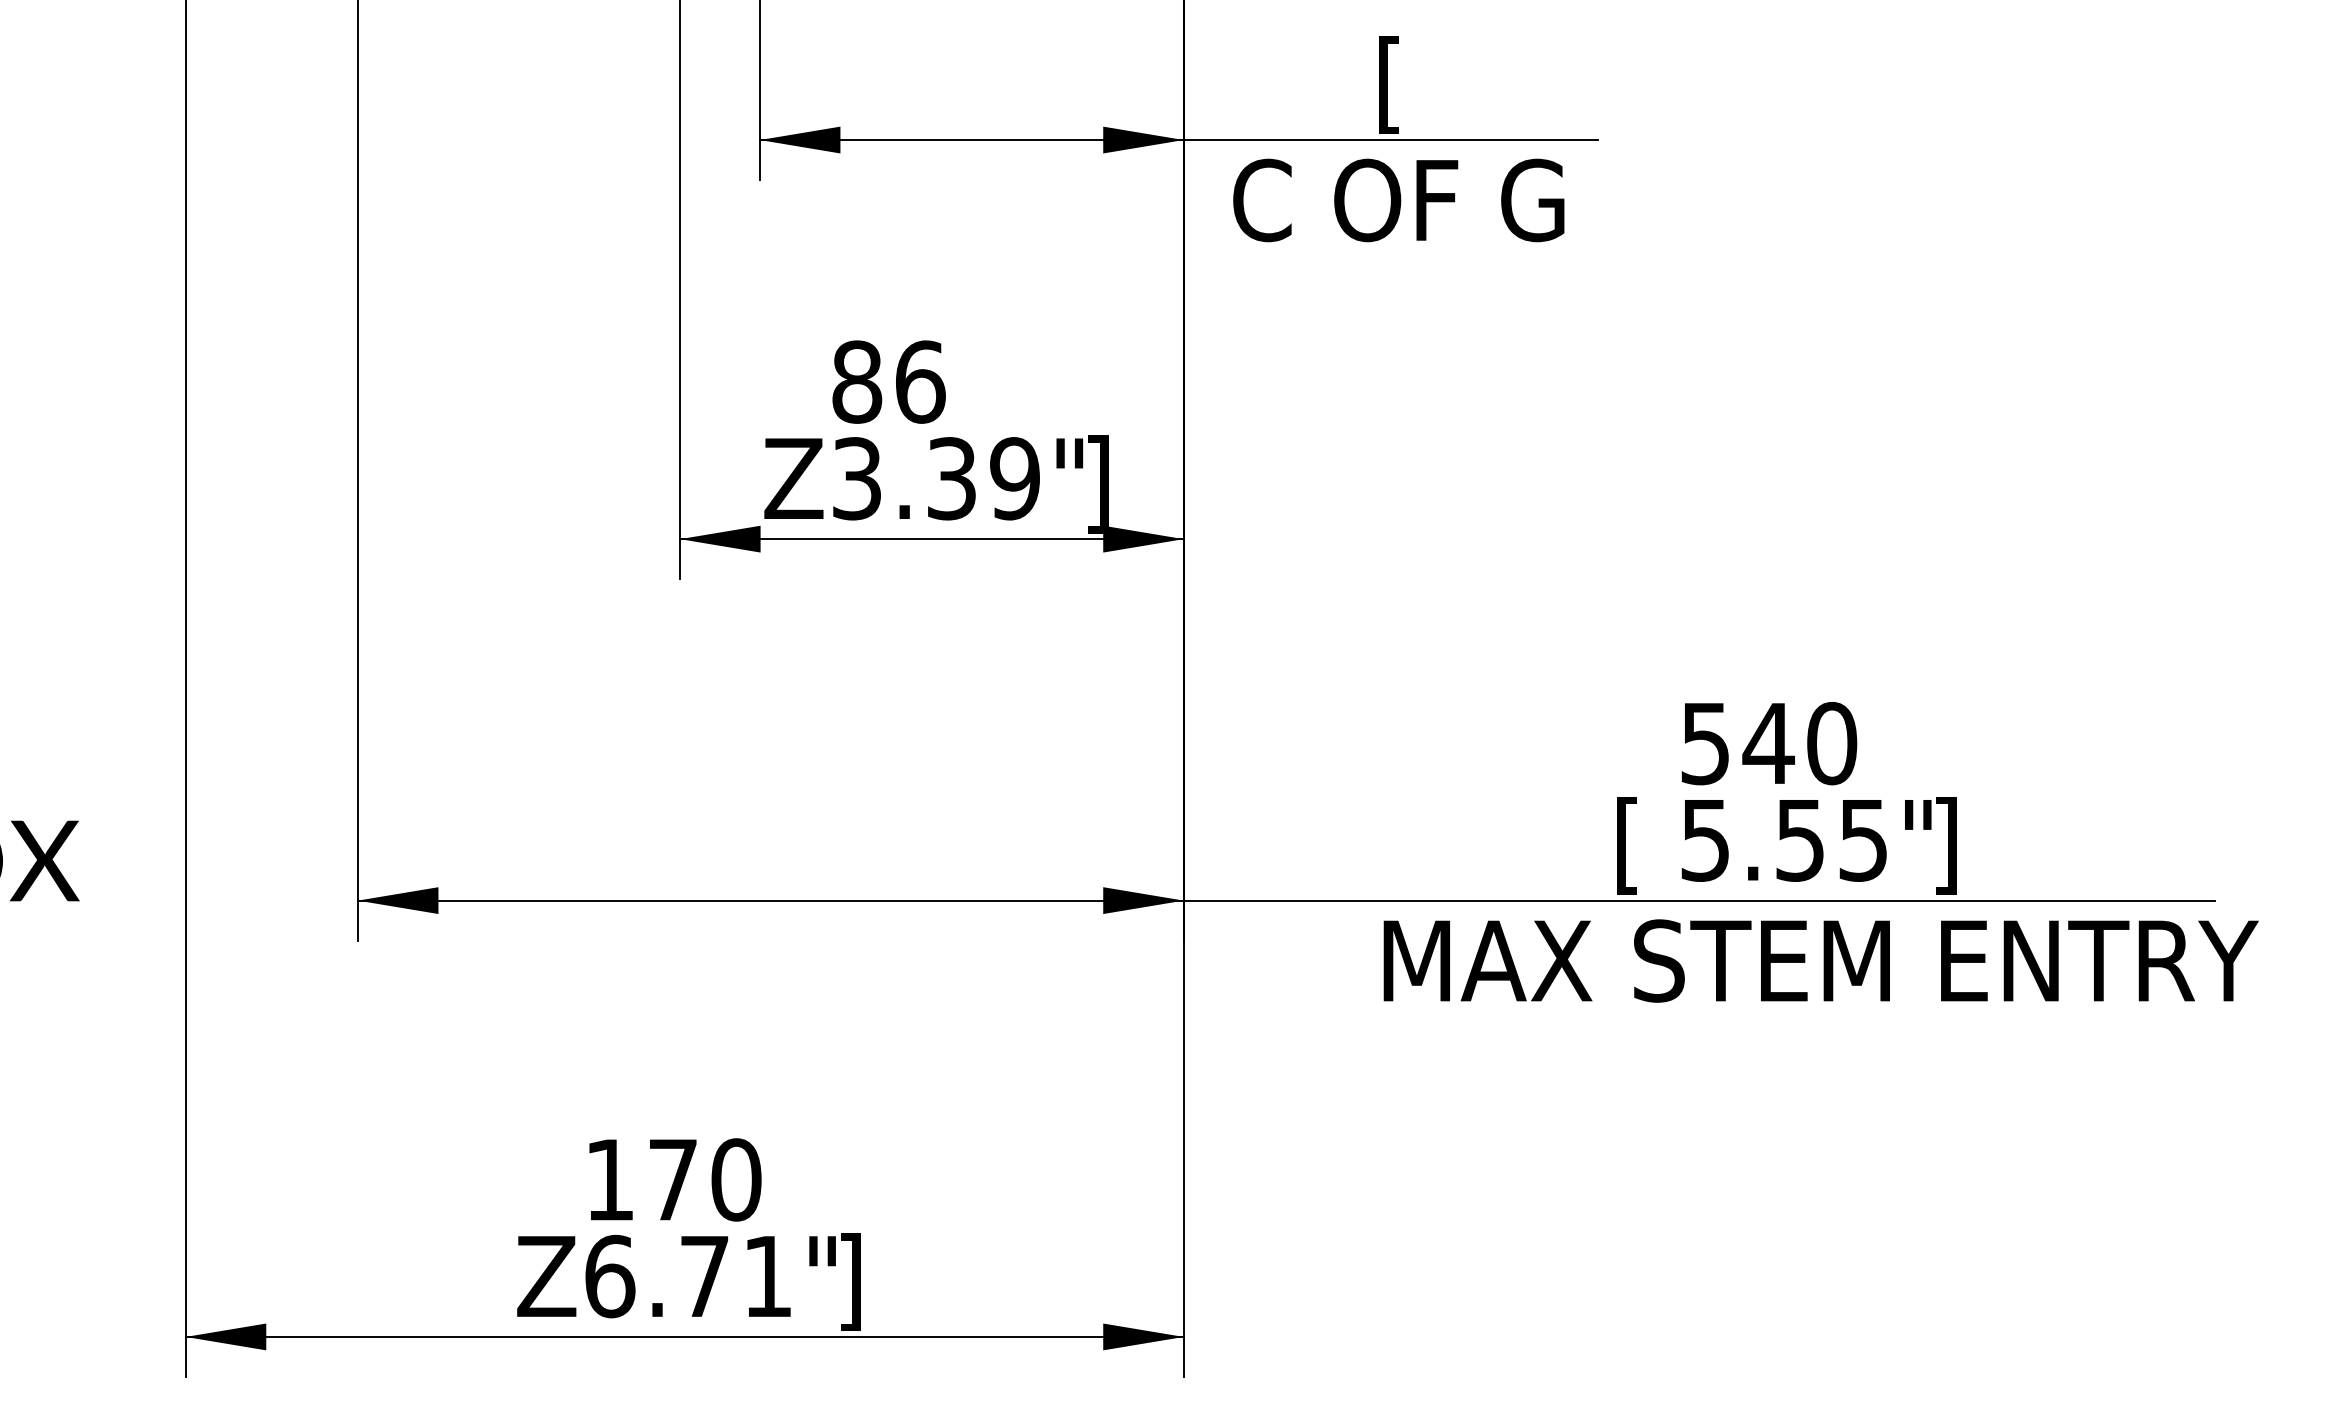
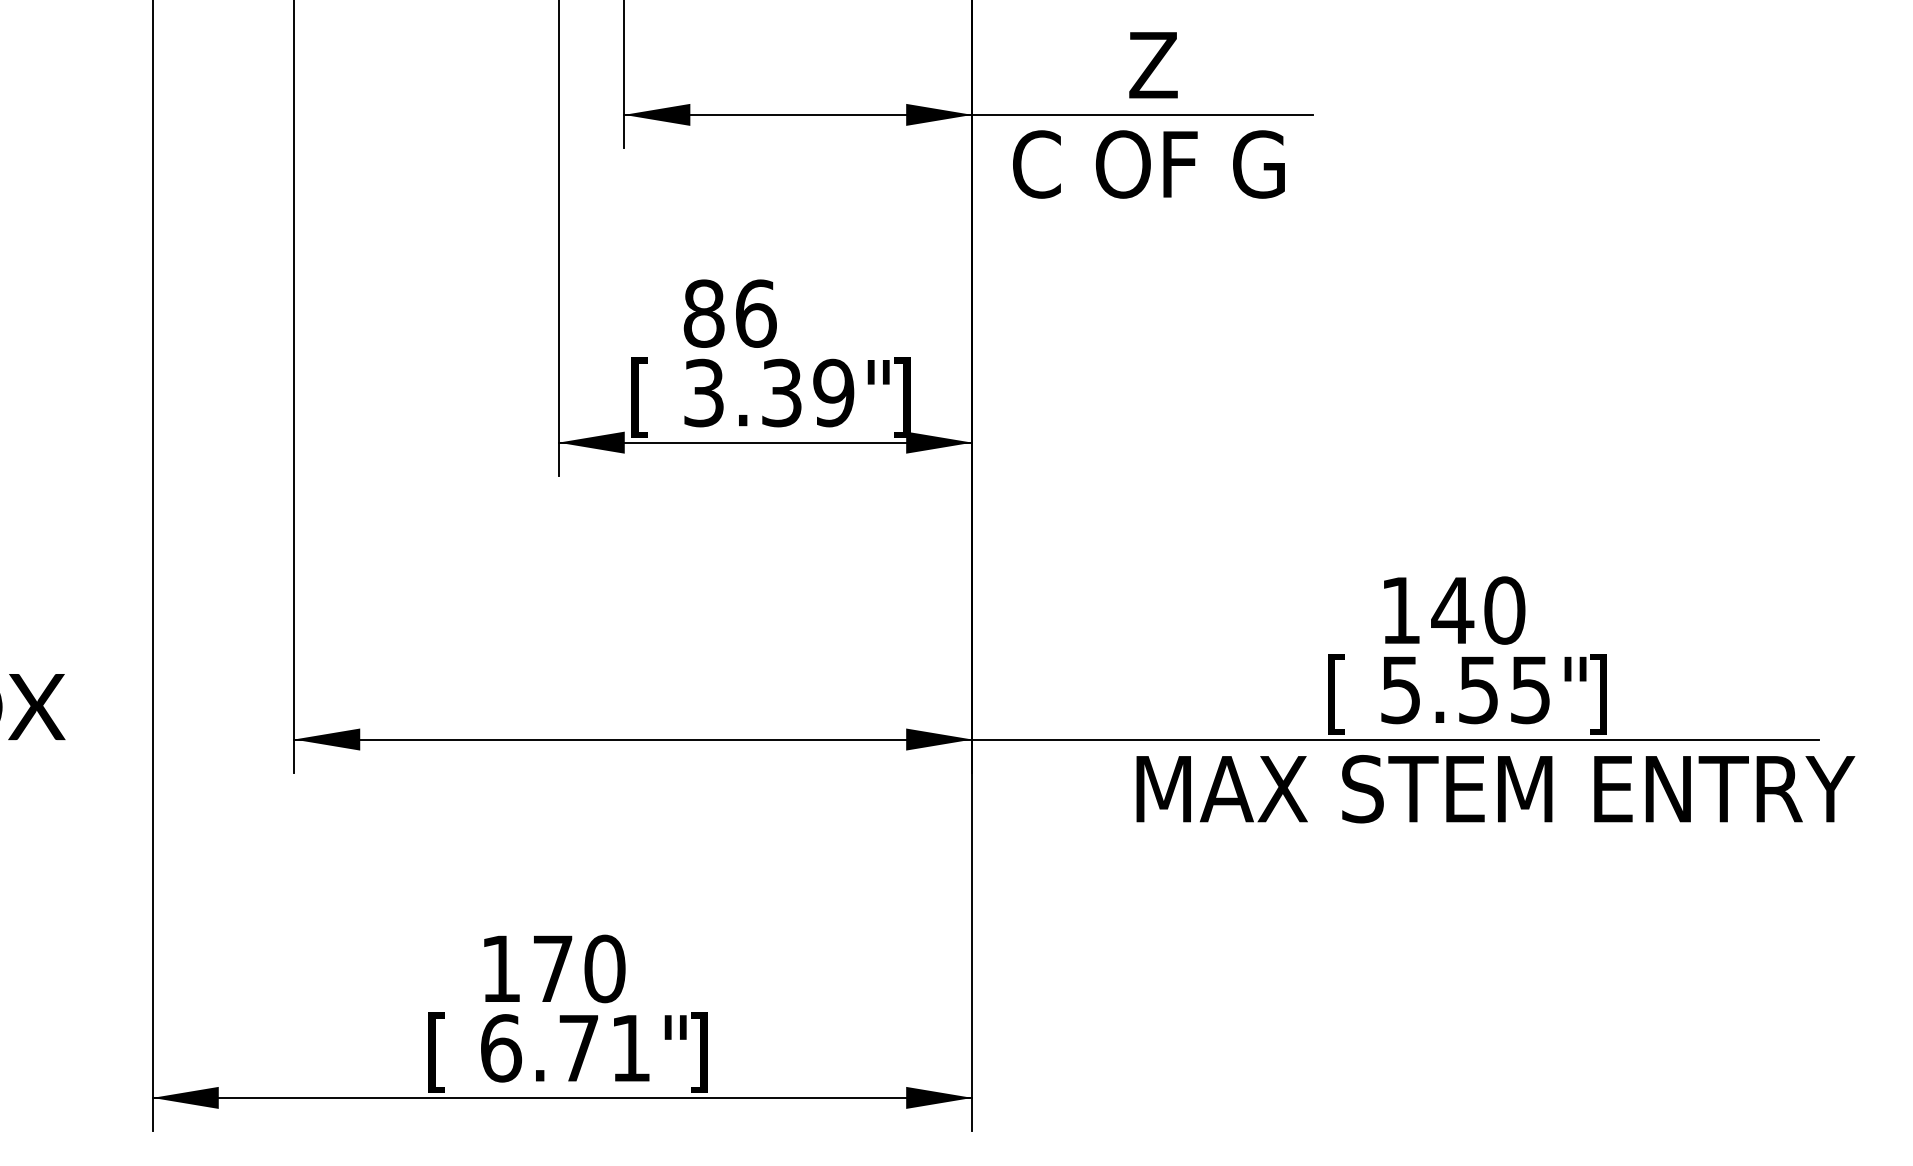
text: (1403, 84) -> (1152, 69), [ -> Z
text: (793, 484) -> (651, 397), Z -> [
text: (1704, 744) -> (1400, 611), 540 -> 140
text: (546, 1281) -> (448, 1052), Z -> [

